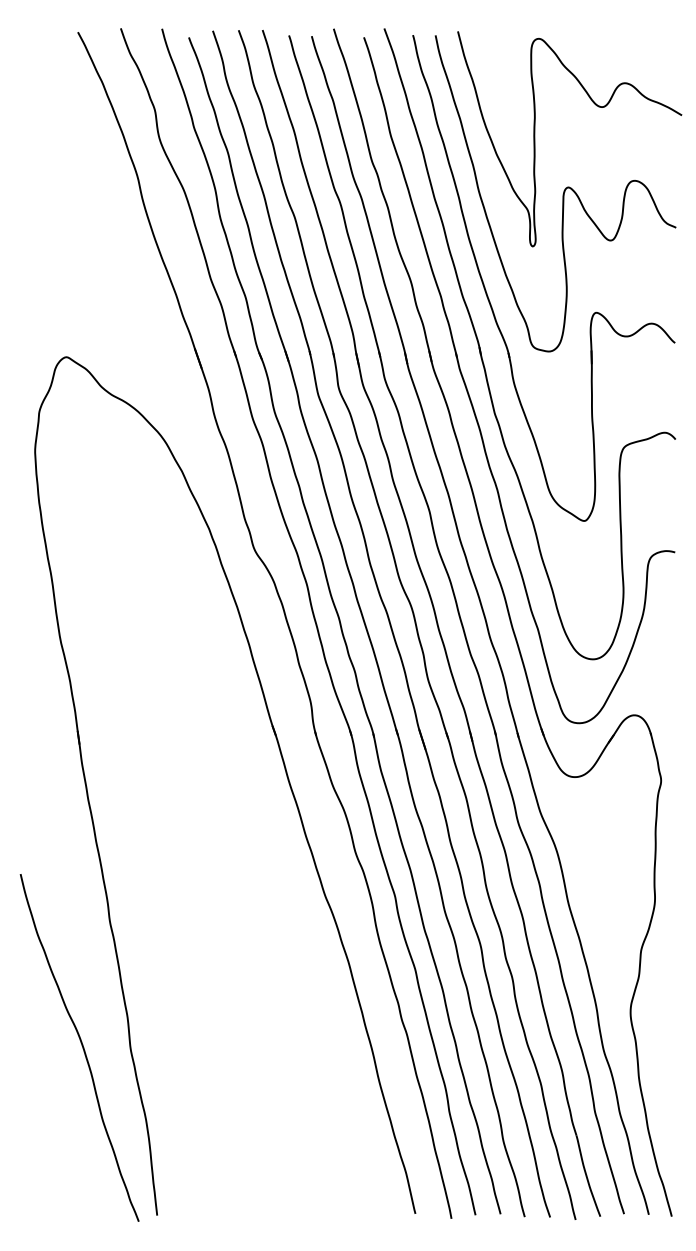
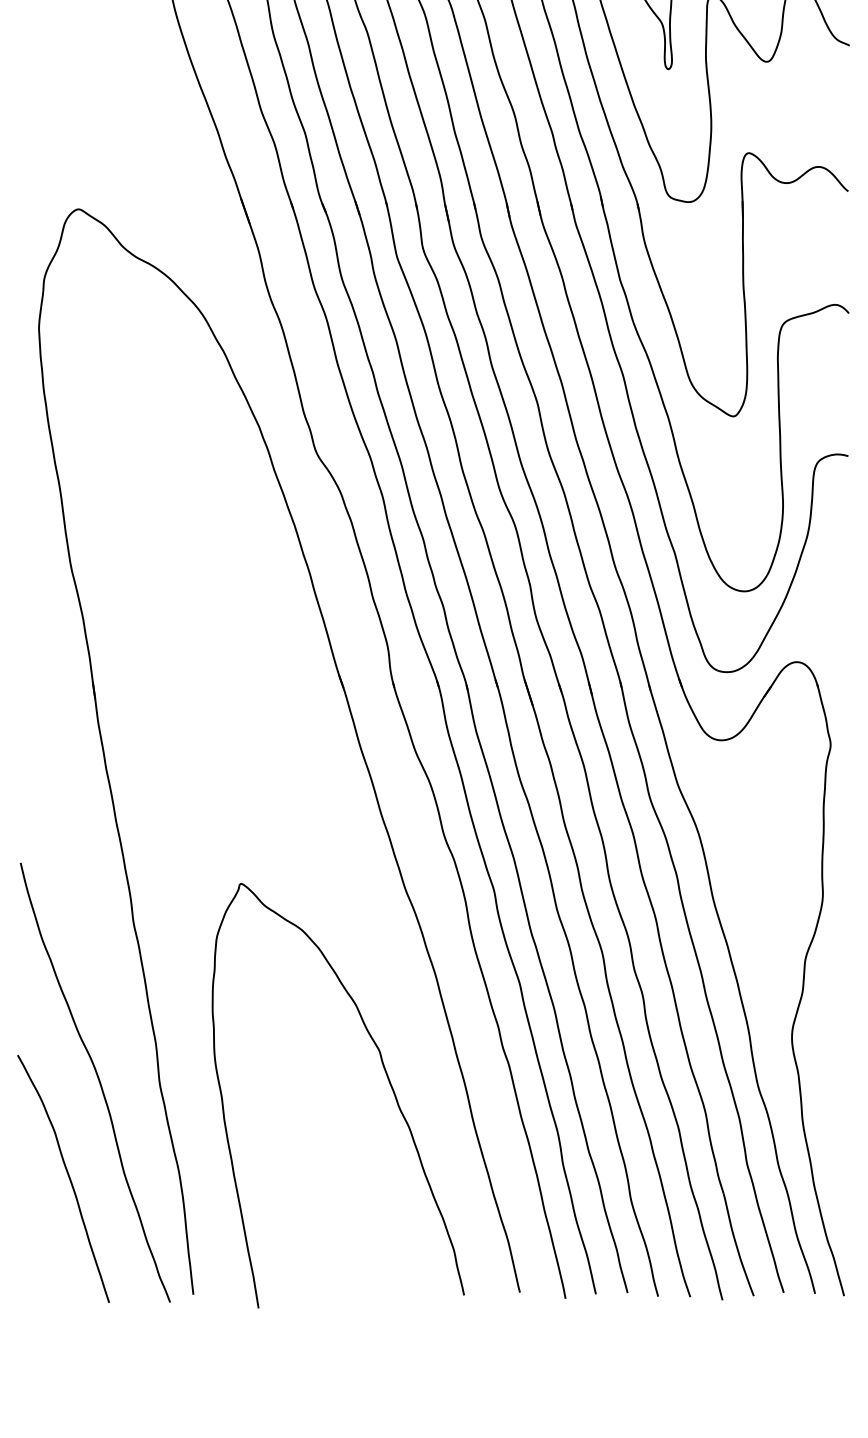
curve: (310, 1045) -> (387, 1079), added
curve: (57, 1121) -> (67, 1175), added

